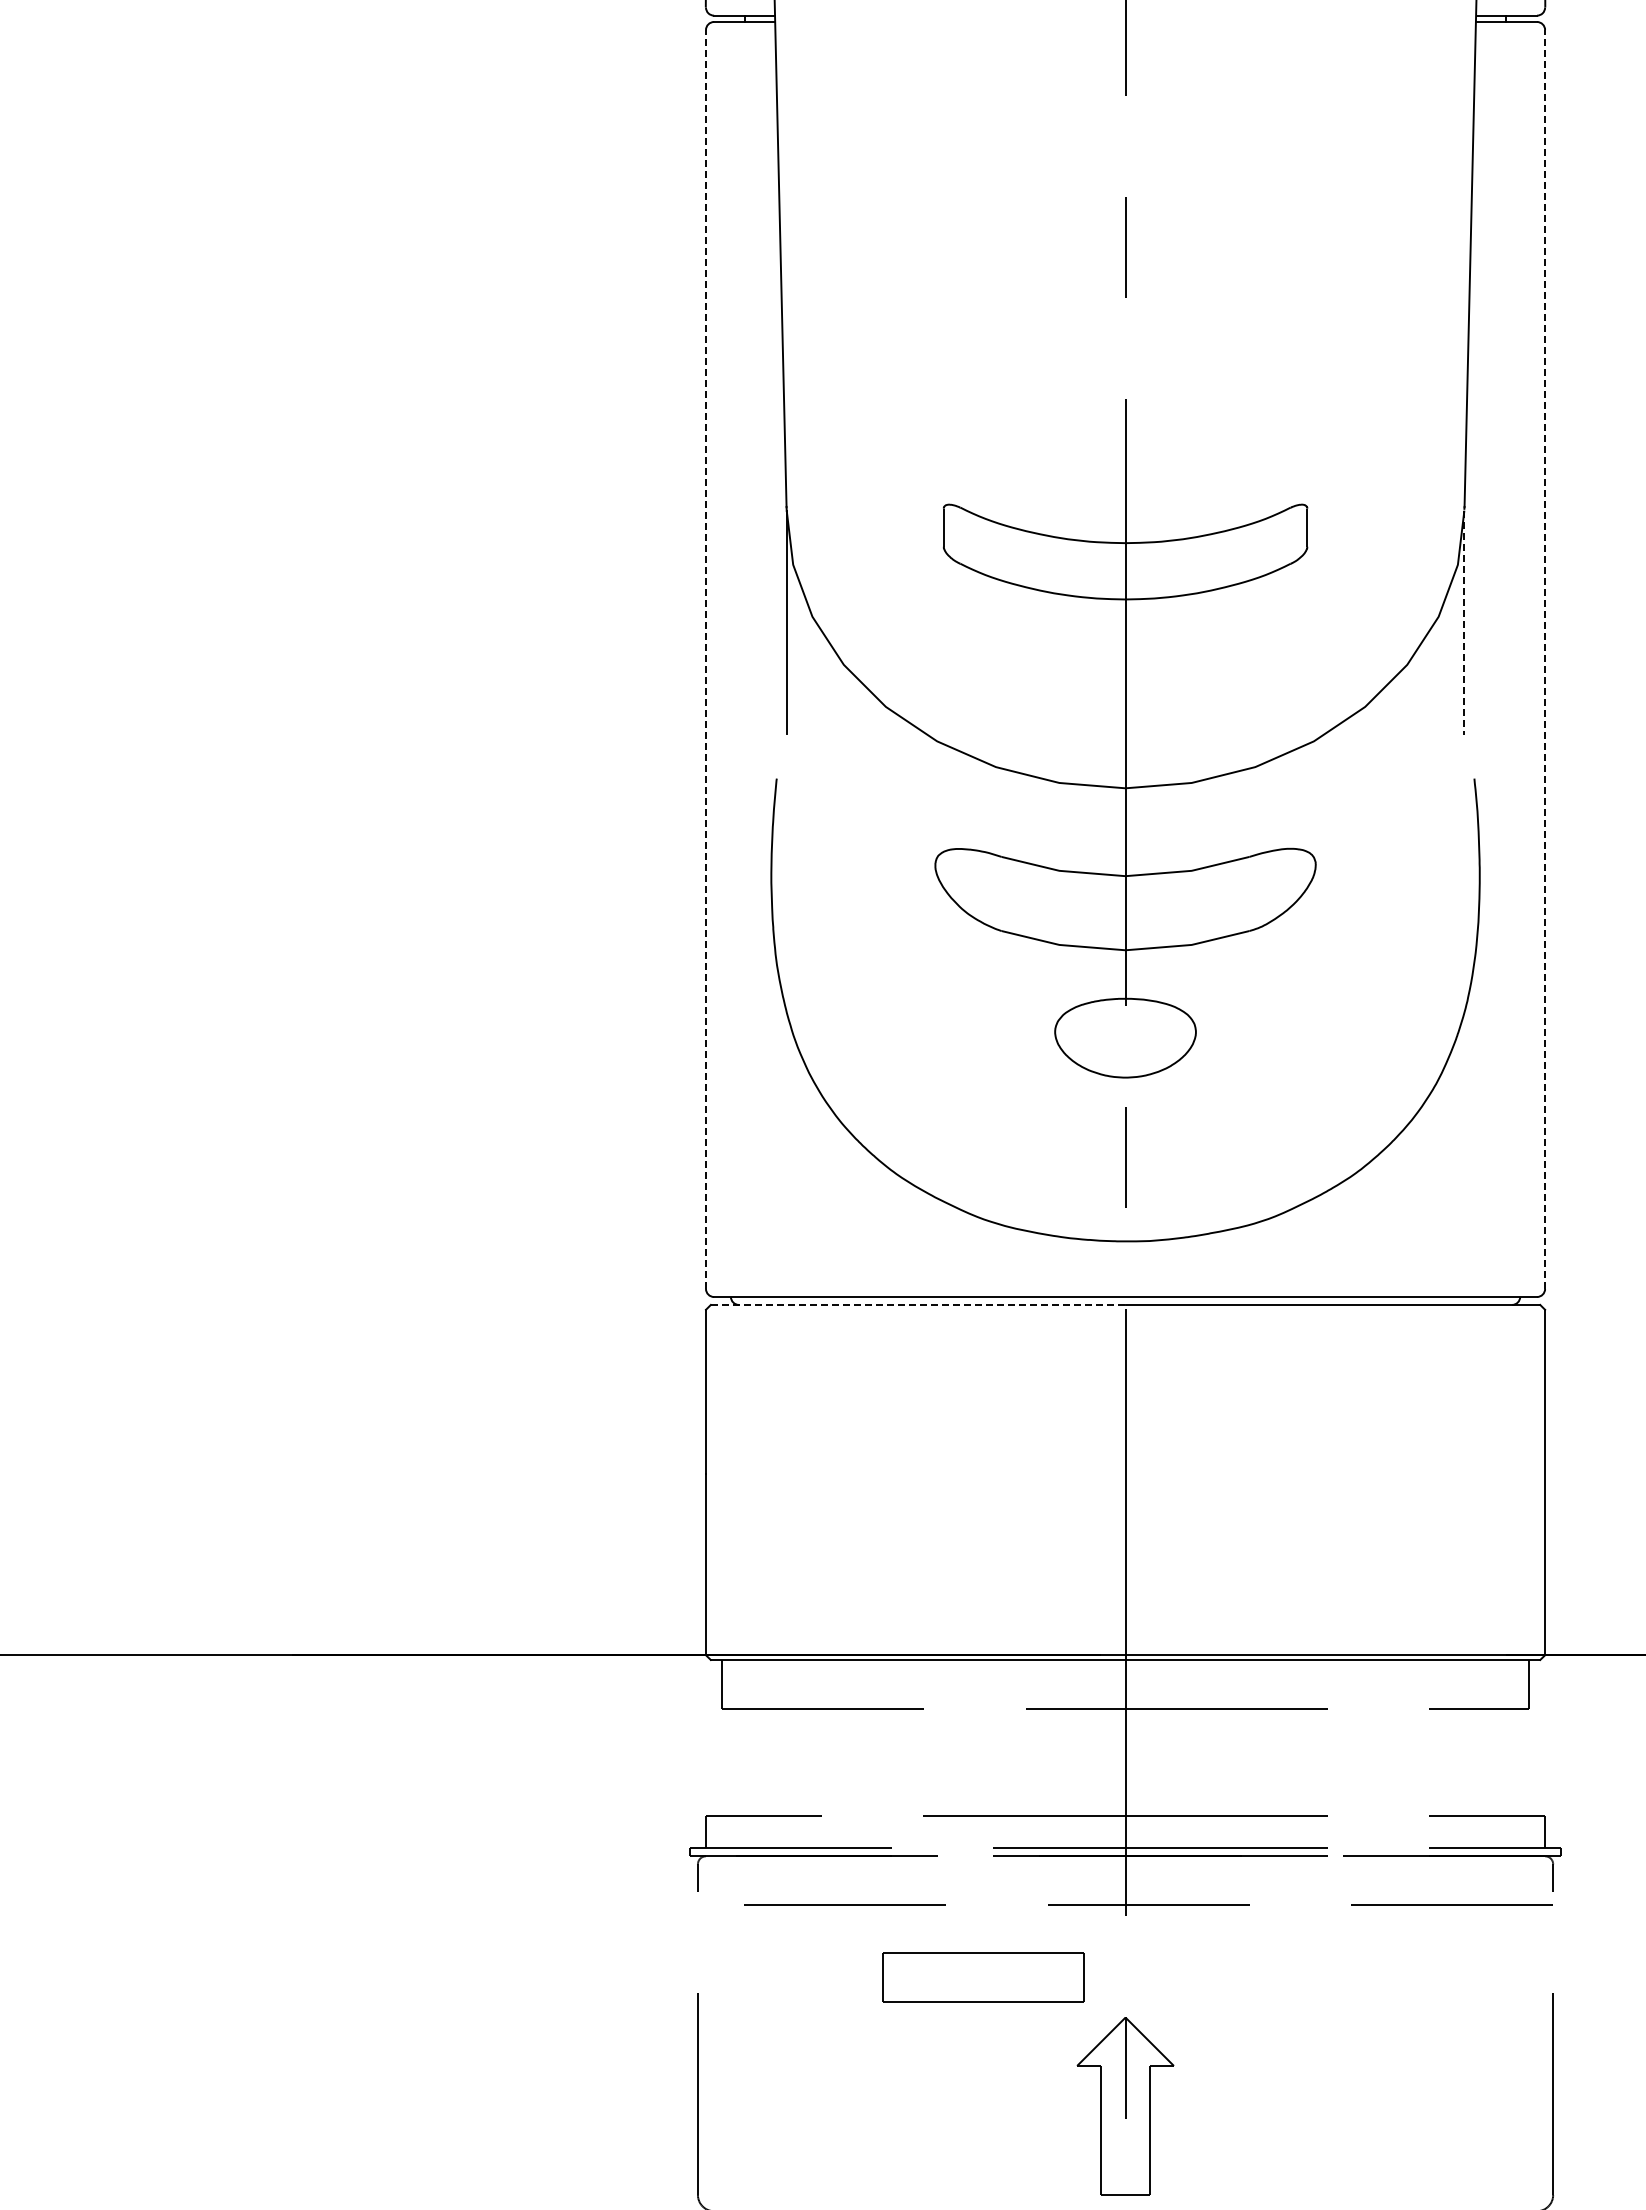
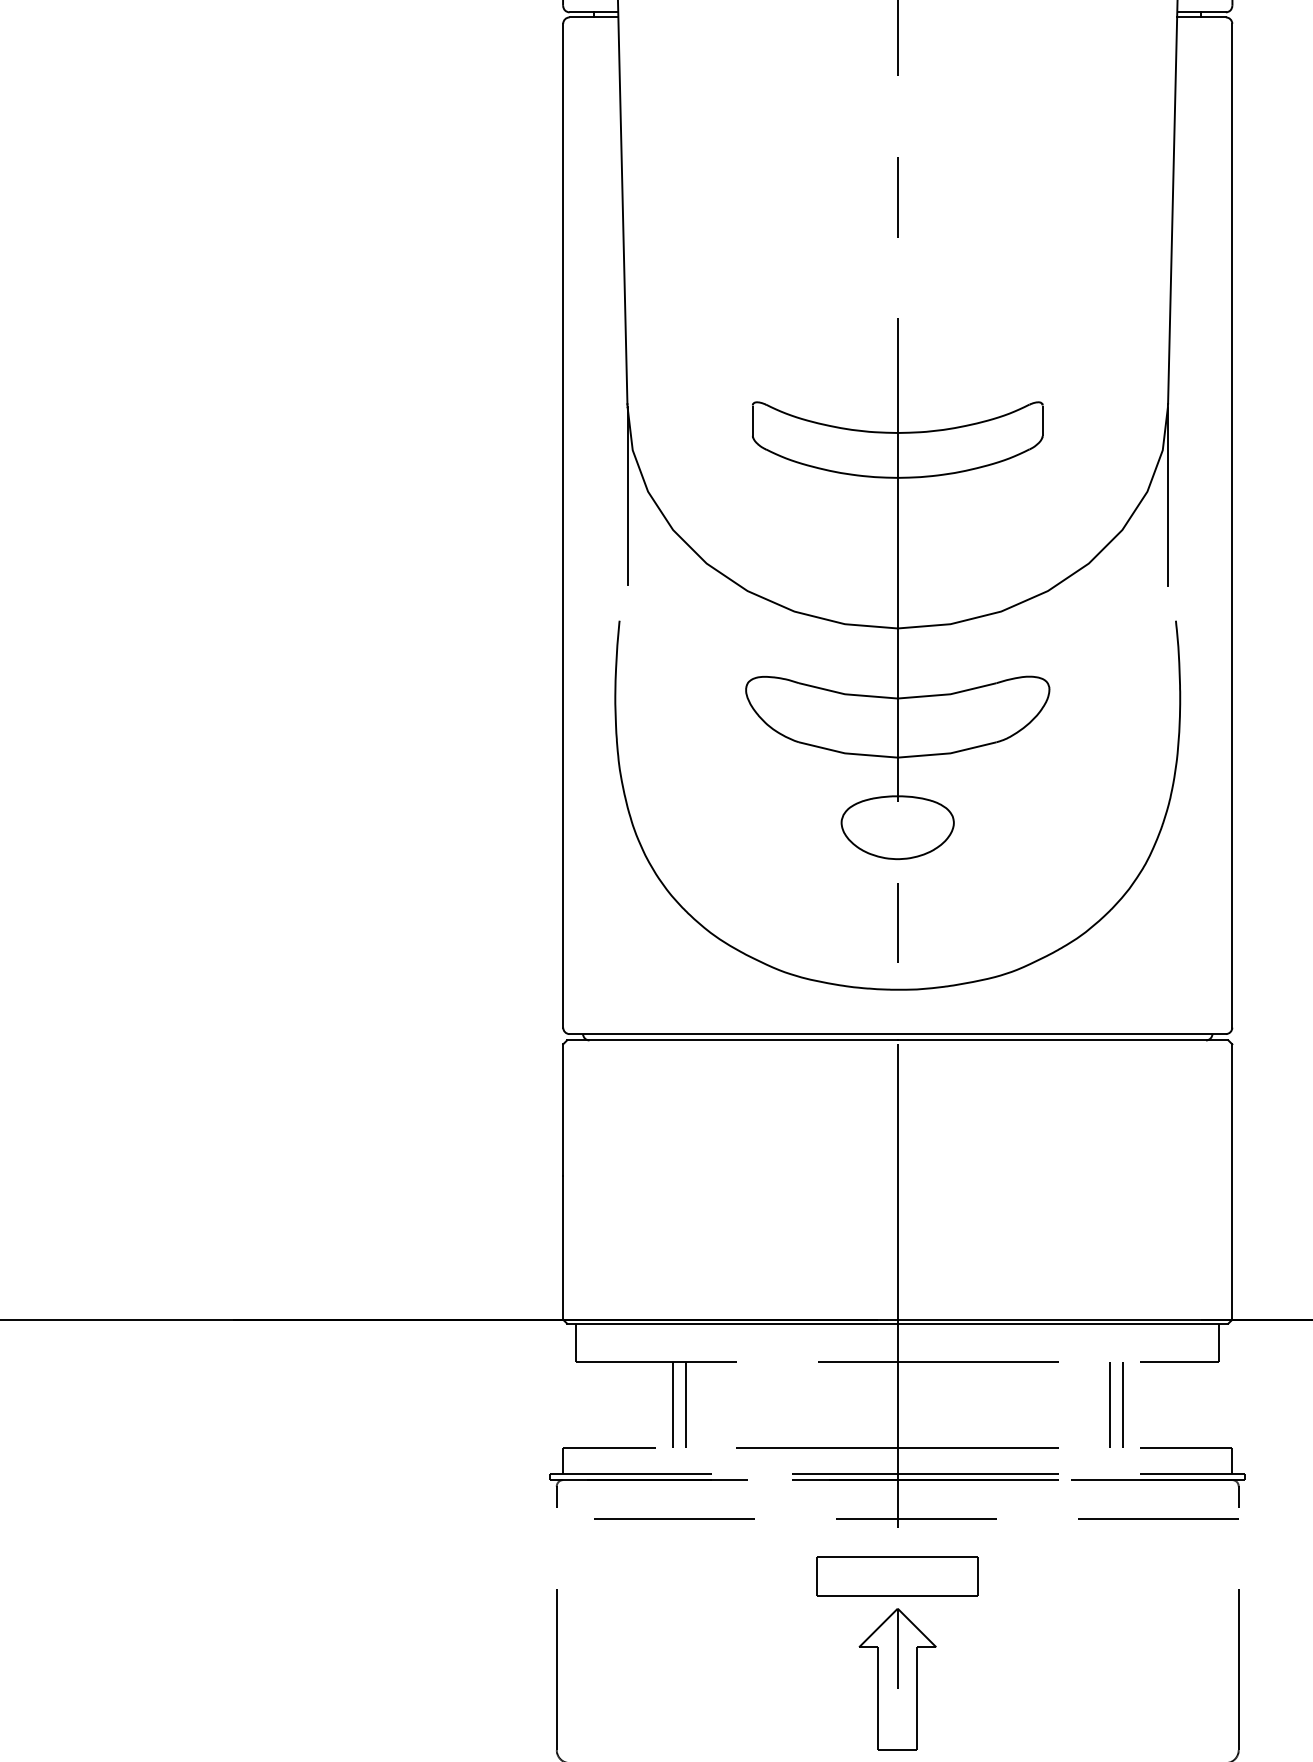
line: (1464, 623) -> (1168, 497), dashed -> solid
line: (705, 659) -> (562, 525), dashed -> solid
line: (1545, 659) -> (1232, 525), dashed -> solid
line: (918, 1304) -> (732, 1040), dashed -> solid
line: (843, 1761) -> (672, 1404), added
line: (859, 1761) -> (685, 1404), added
line: (1391, 1761) -> (1109, 1404), added
line: (1407, 1761) -> (1122, 1404), added
part: (983, 1977) -> (897, 1576), moved

